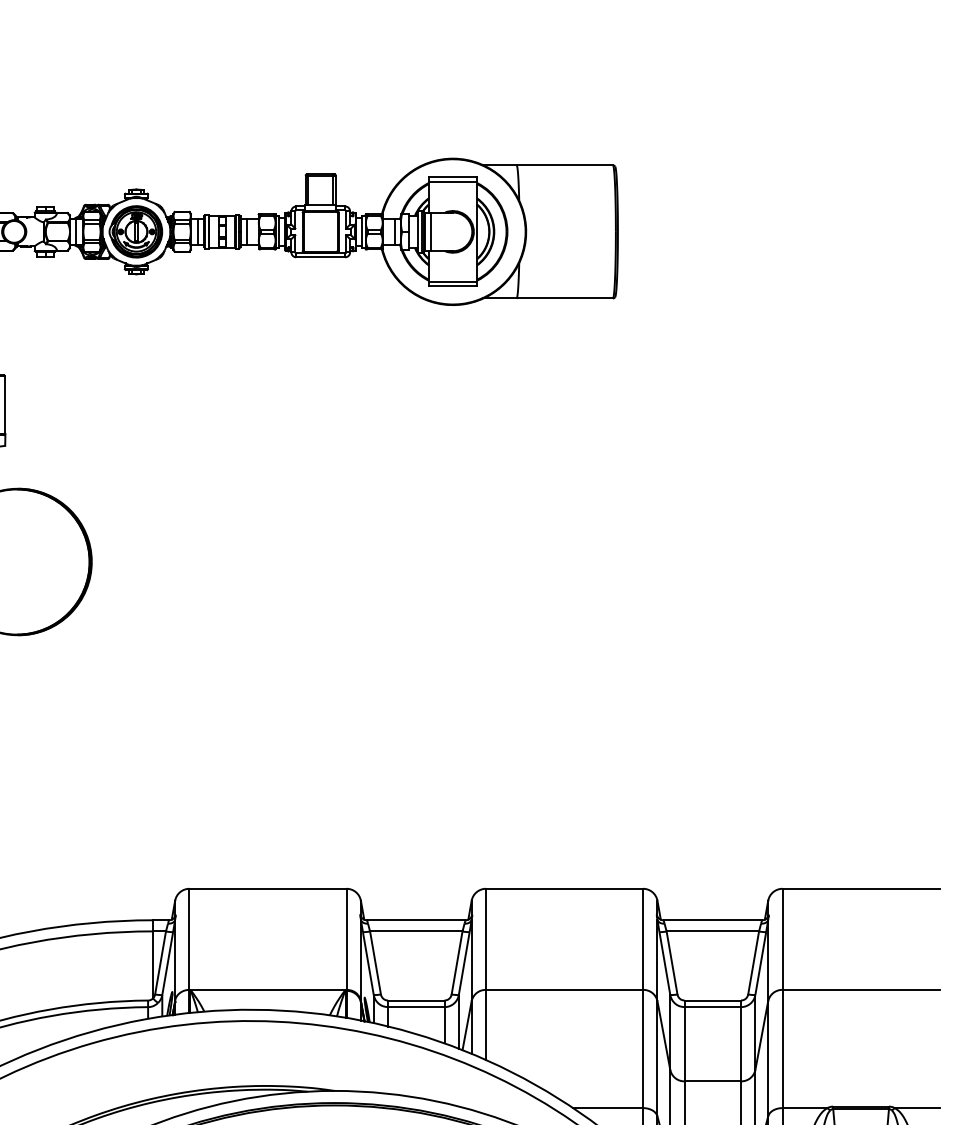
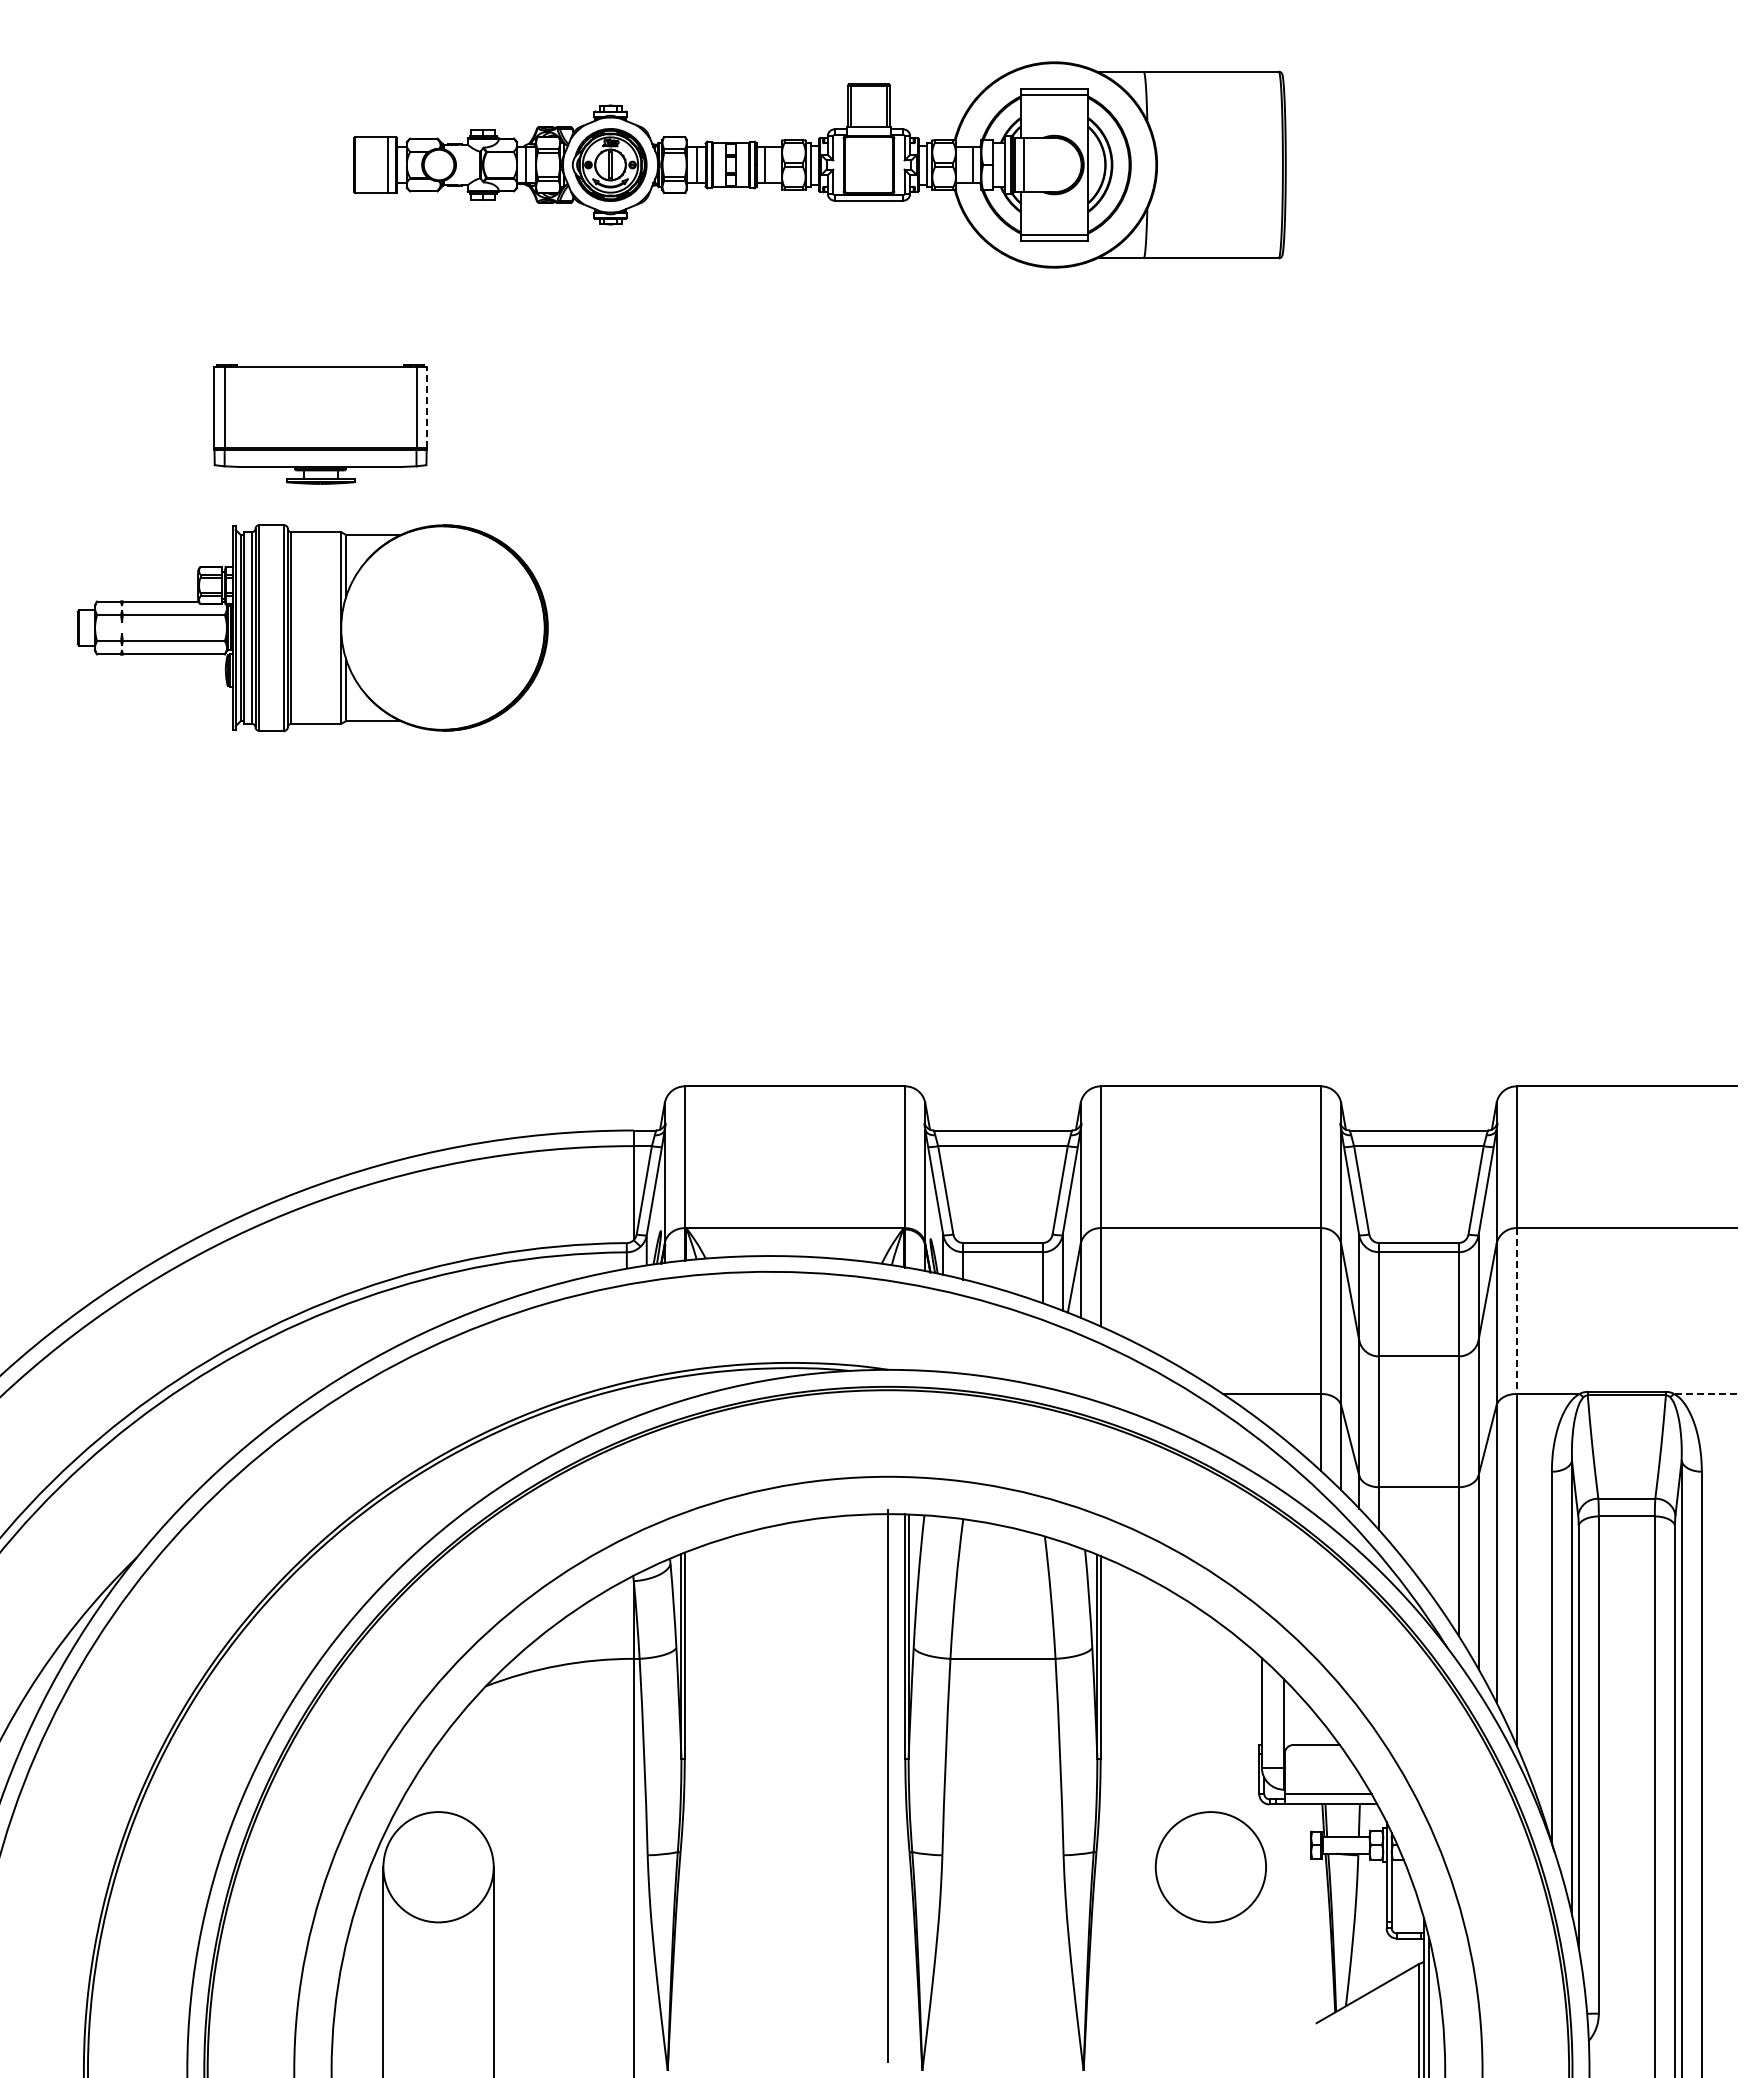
line: (5, 404) -> (426, 407), solid -> dashed
line: (782, 1049) -> (1516, 1311), solid -> dashed
line: (917, 1107) -> (1705, 1393), solid -> dashed

